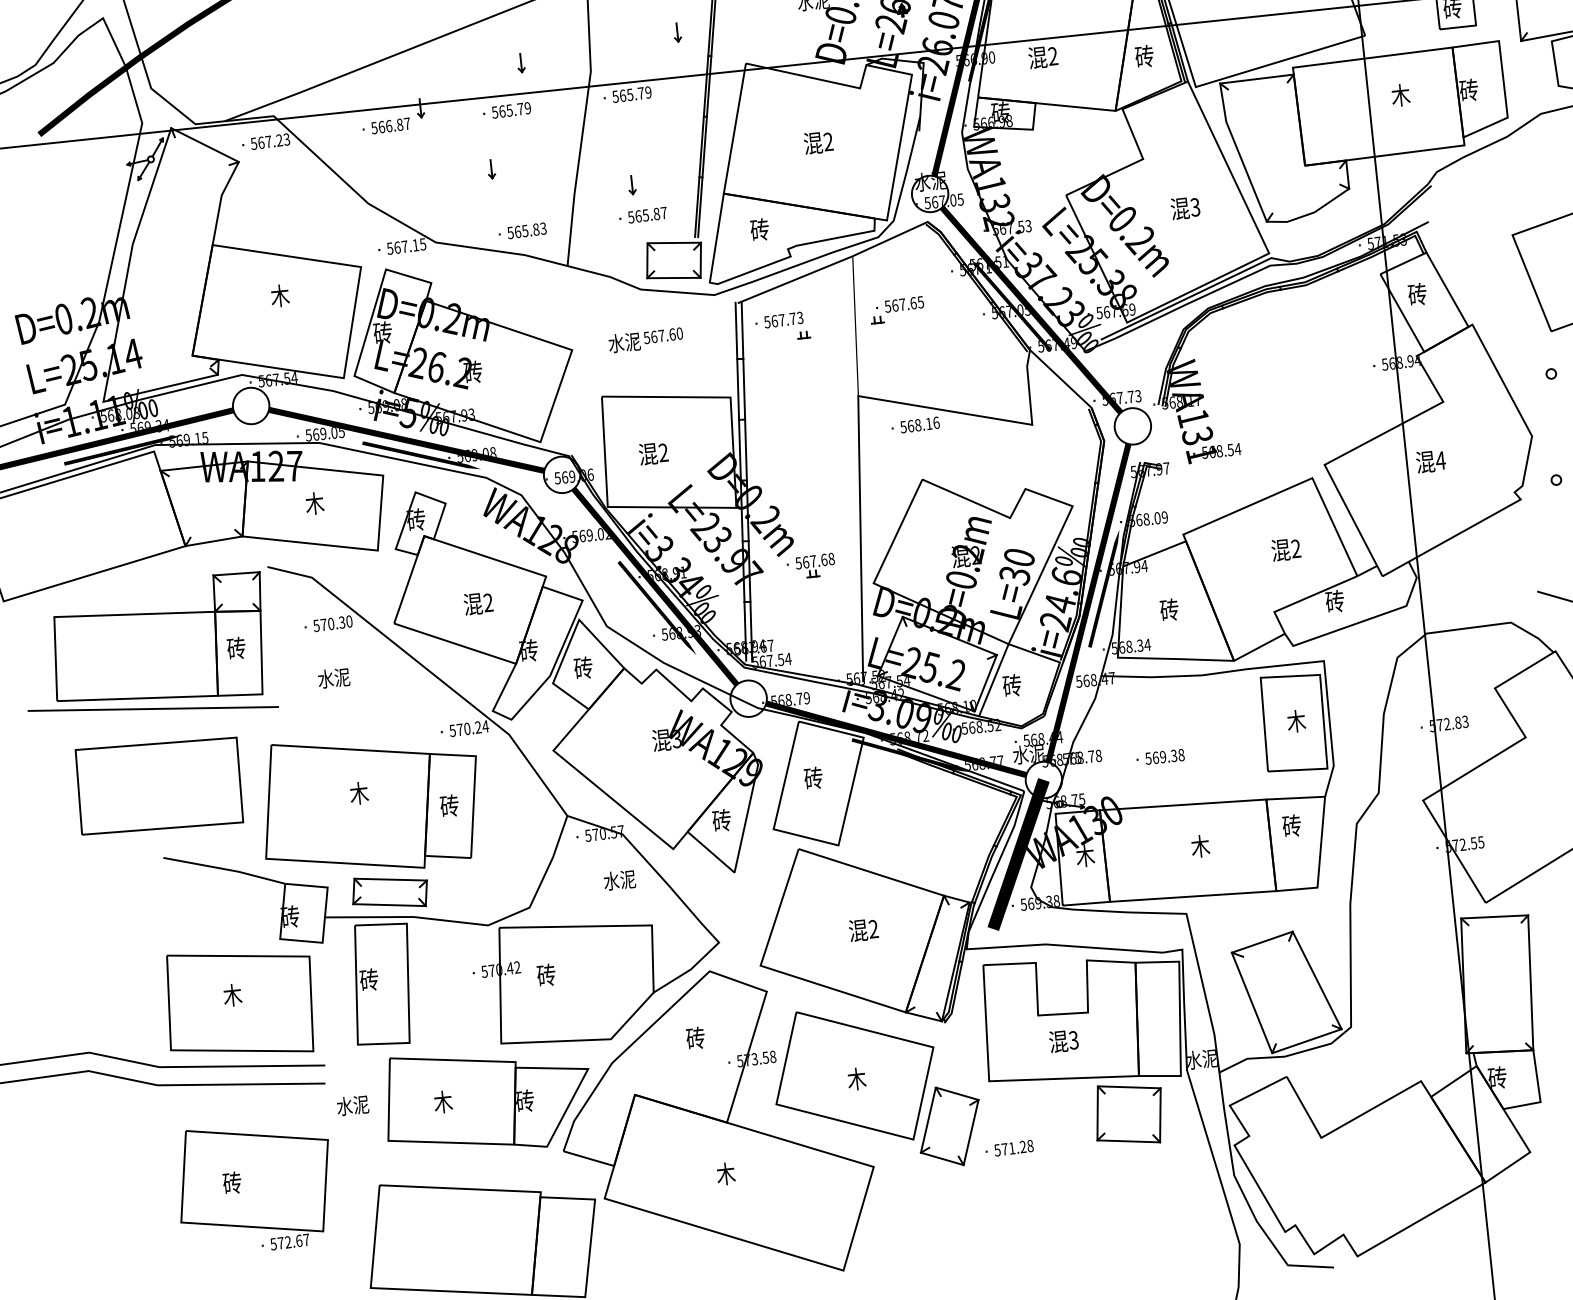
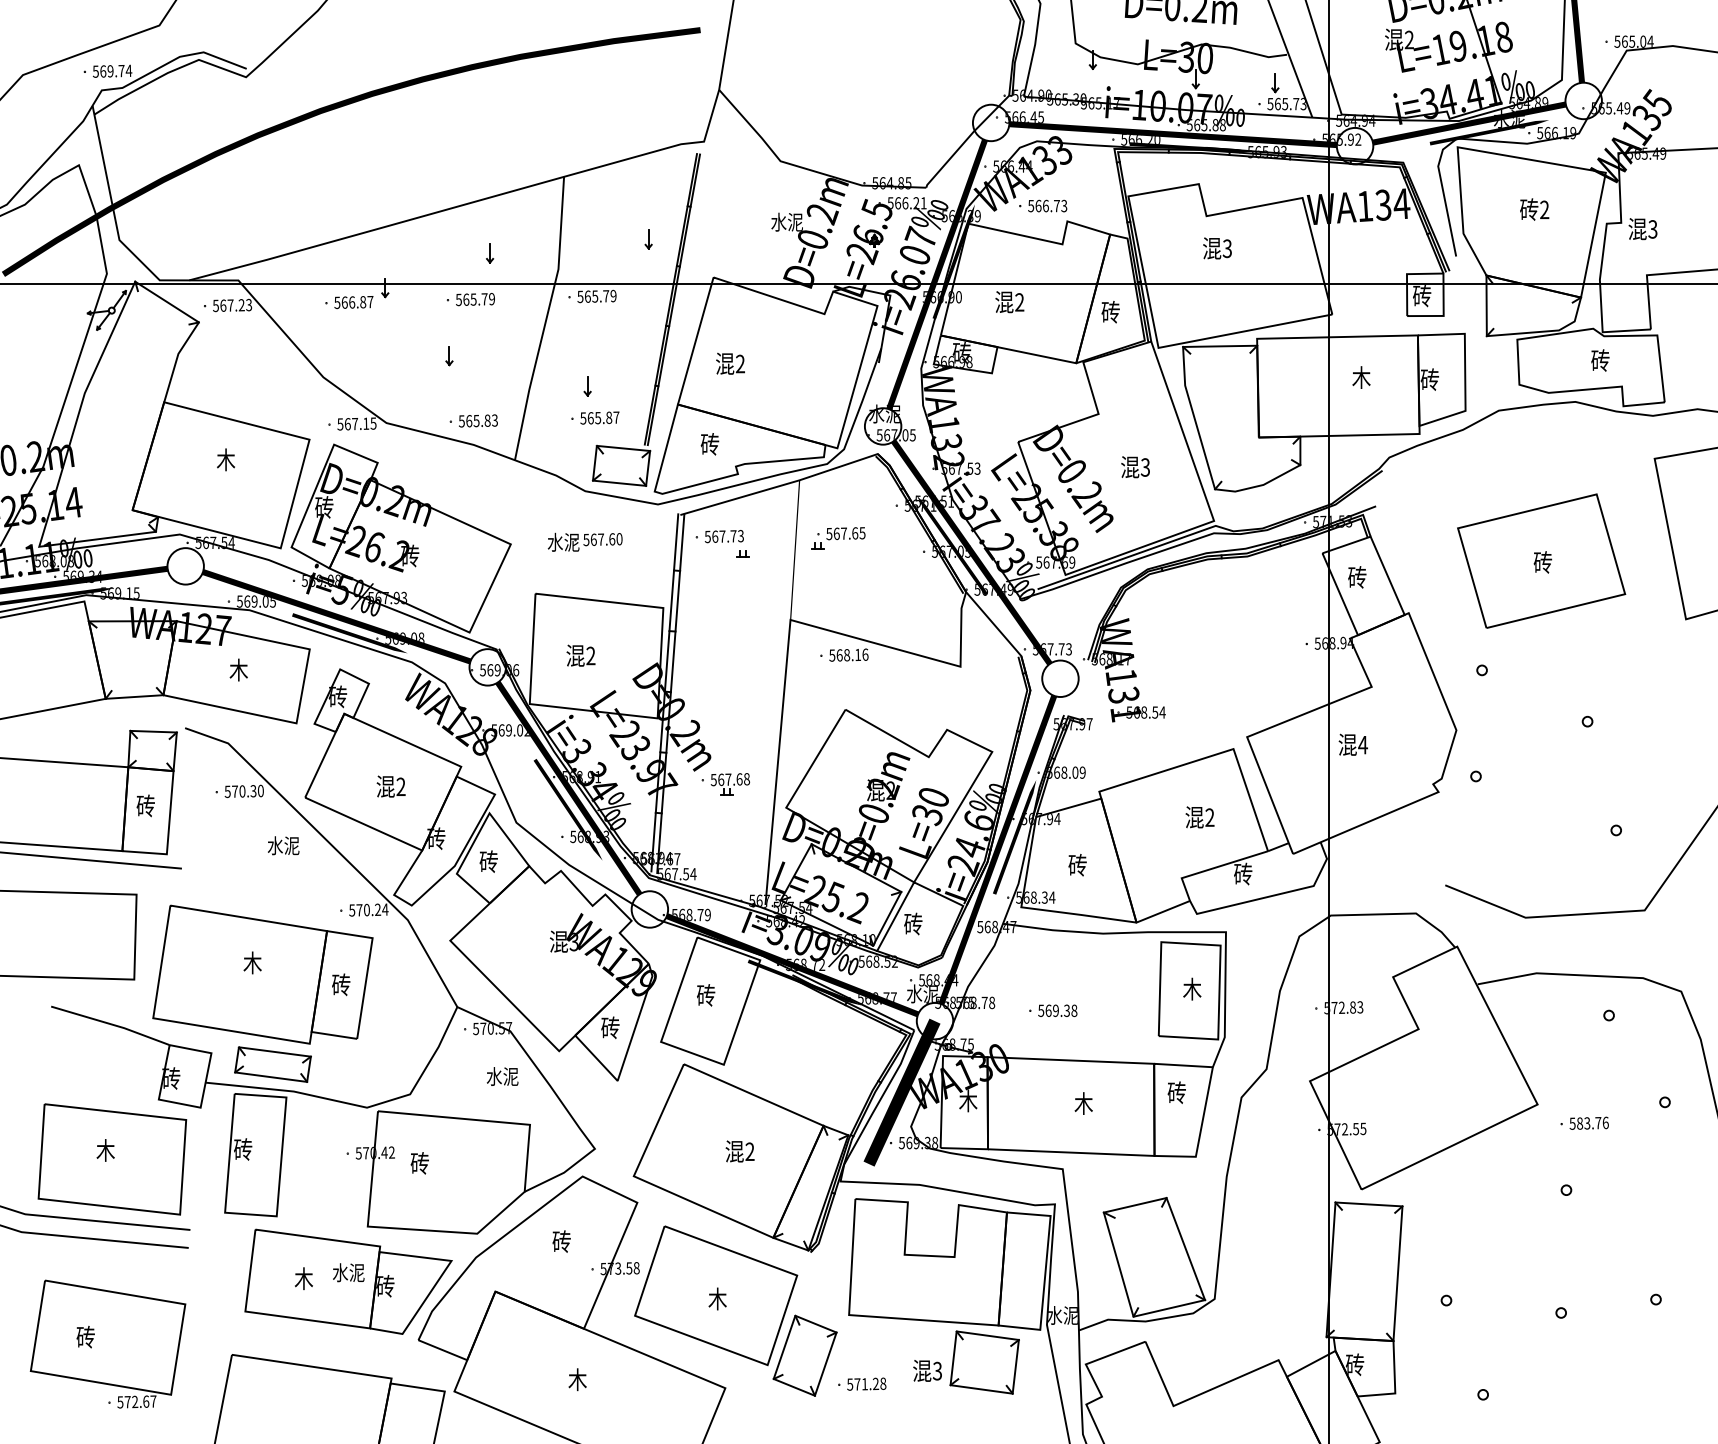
text: (818, 142) -> (730, 363), moved
text: (333, 677) -> (283, 845), moved
text: (1063, 1040) -> (927, 1370), moved
text: (352, 1105) -> (348, 1272), moved

